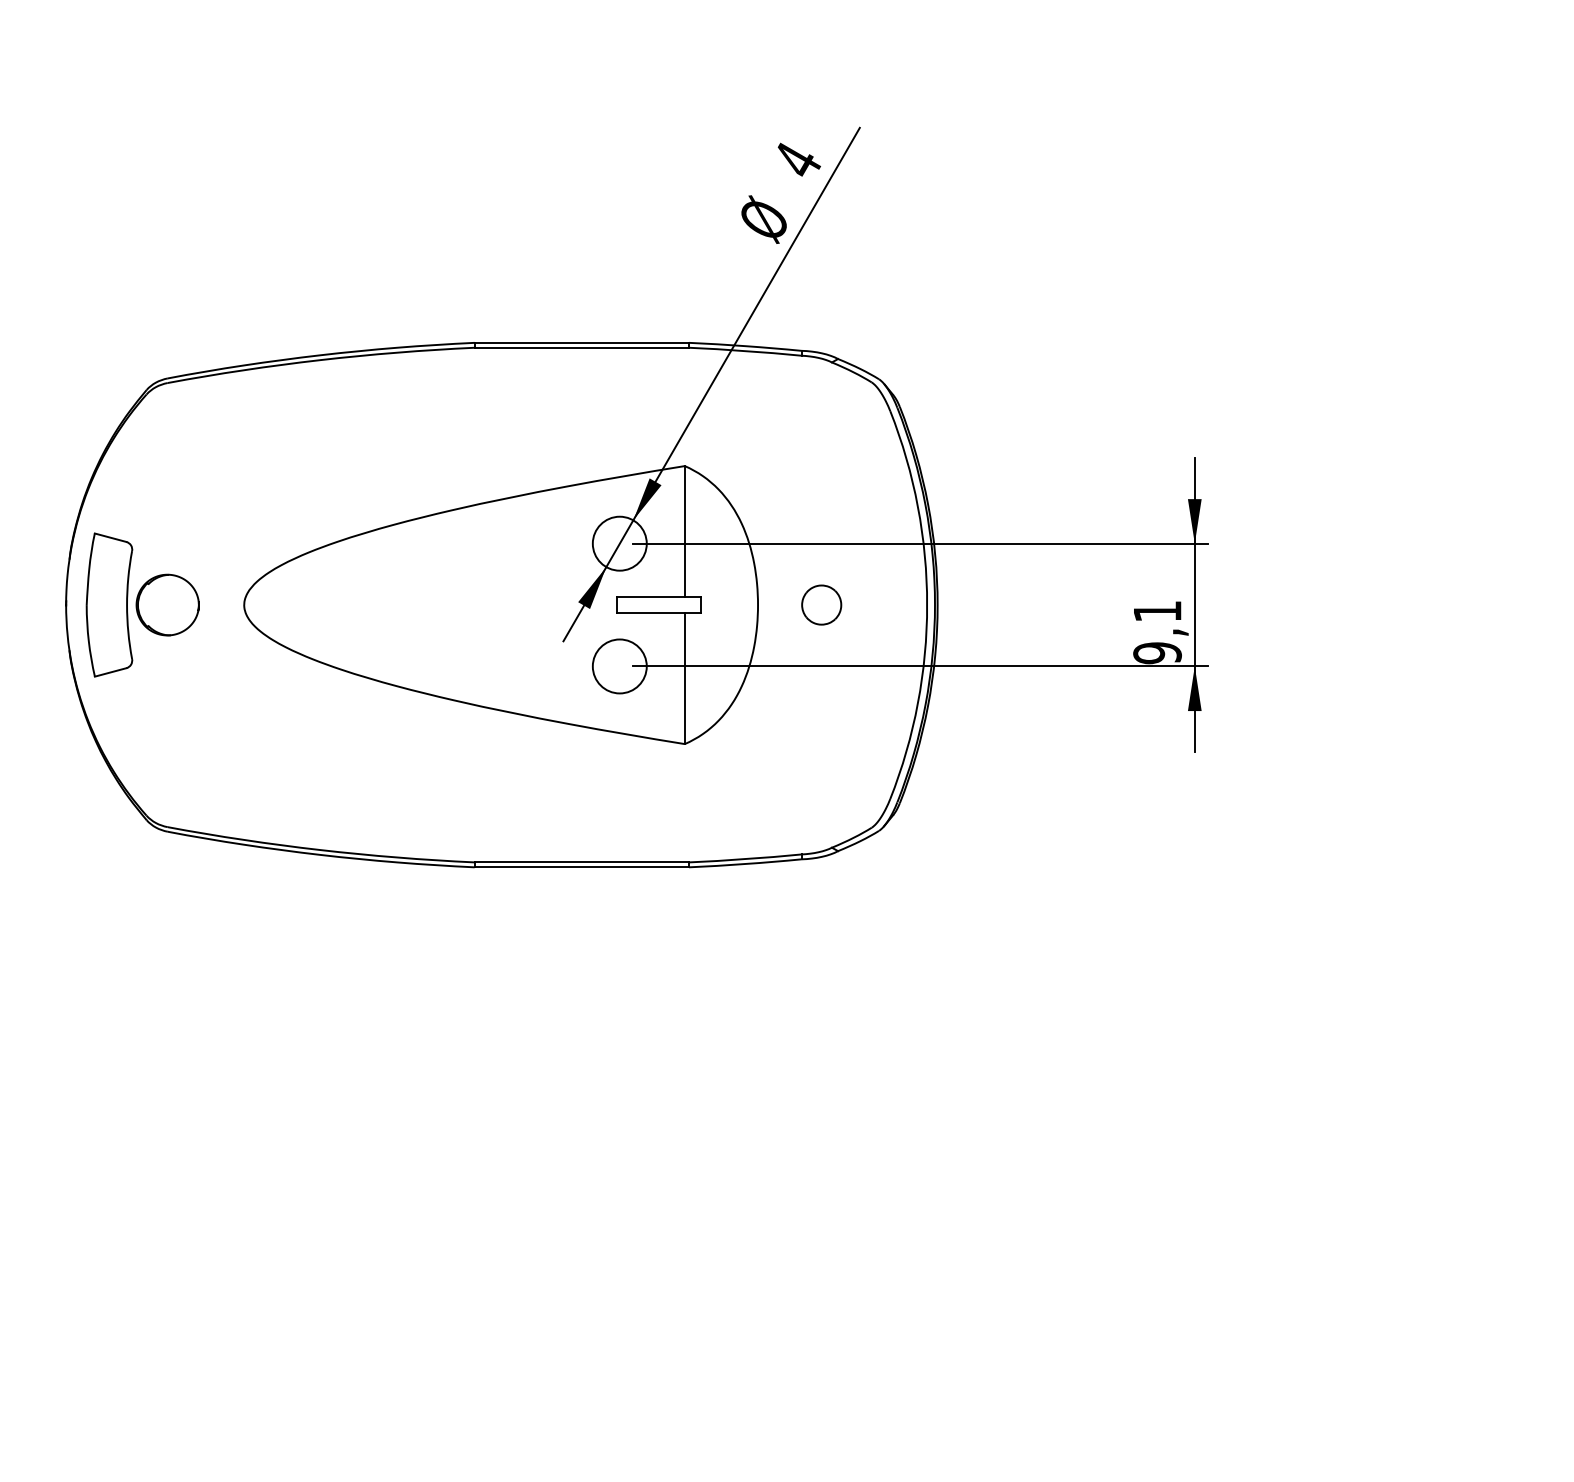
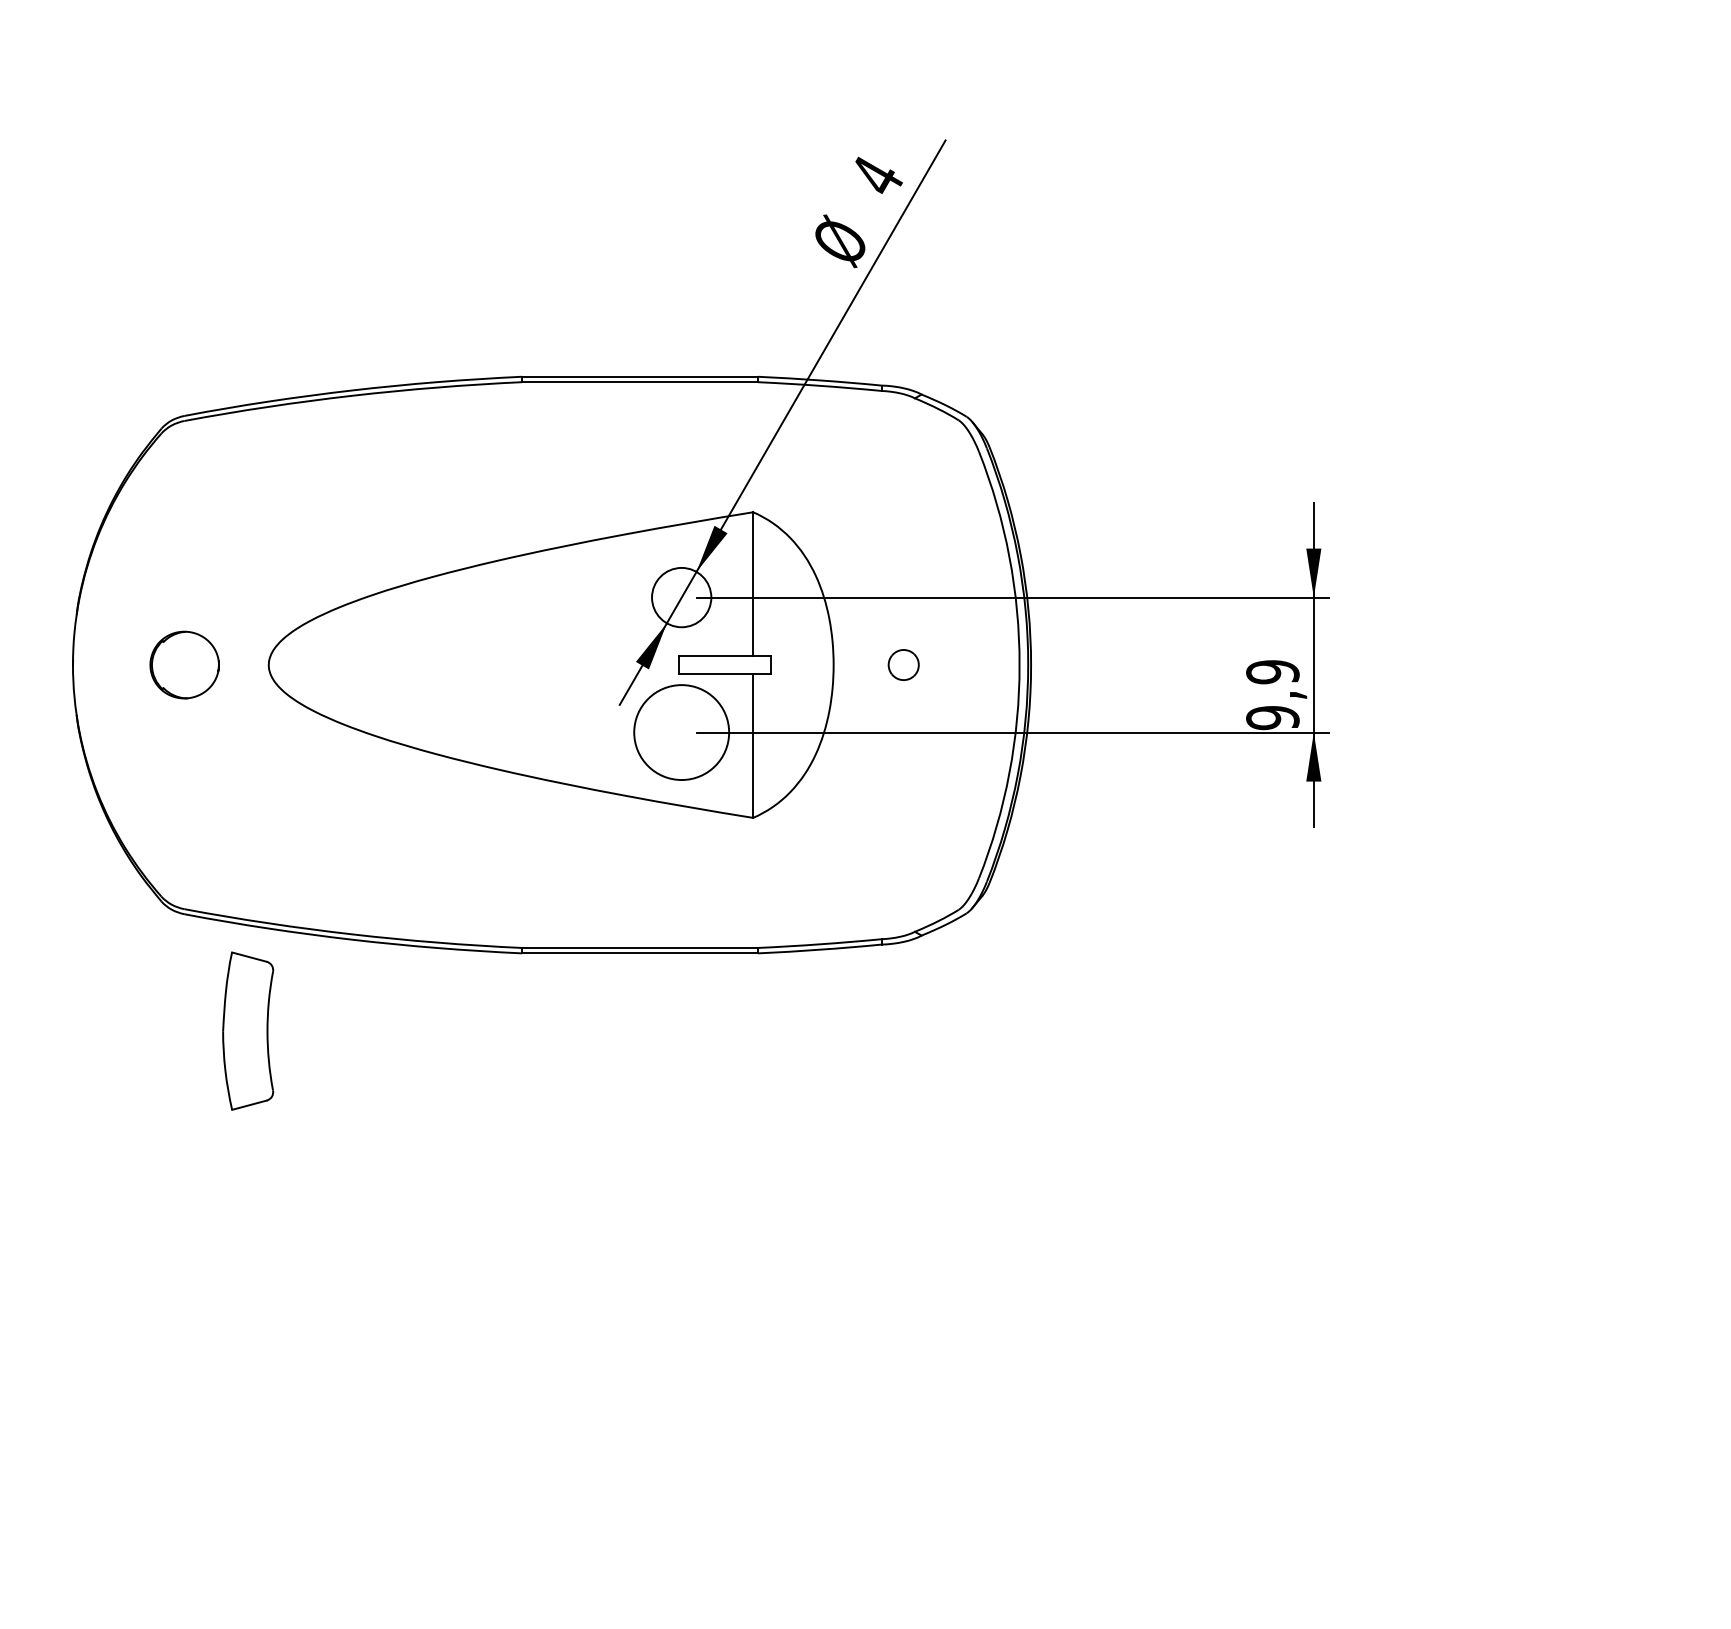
part: (109, 604) -> (248, 1030), moved
part: (821, 604) -> (903, 664), size x0.7
text: (1157, 611) -> (1272, 672), 9,1 -> 9,9
circle: (619, 666) -> (681, 732), size x1.6

